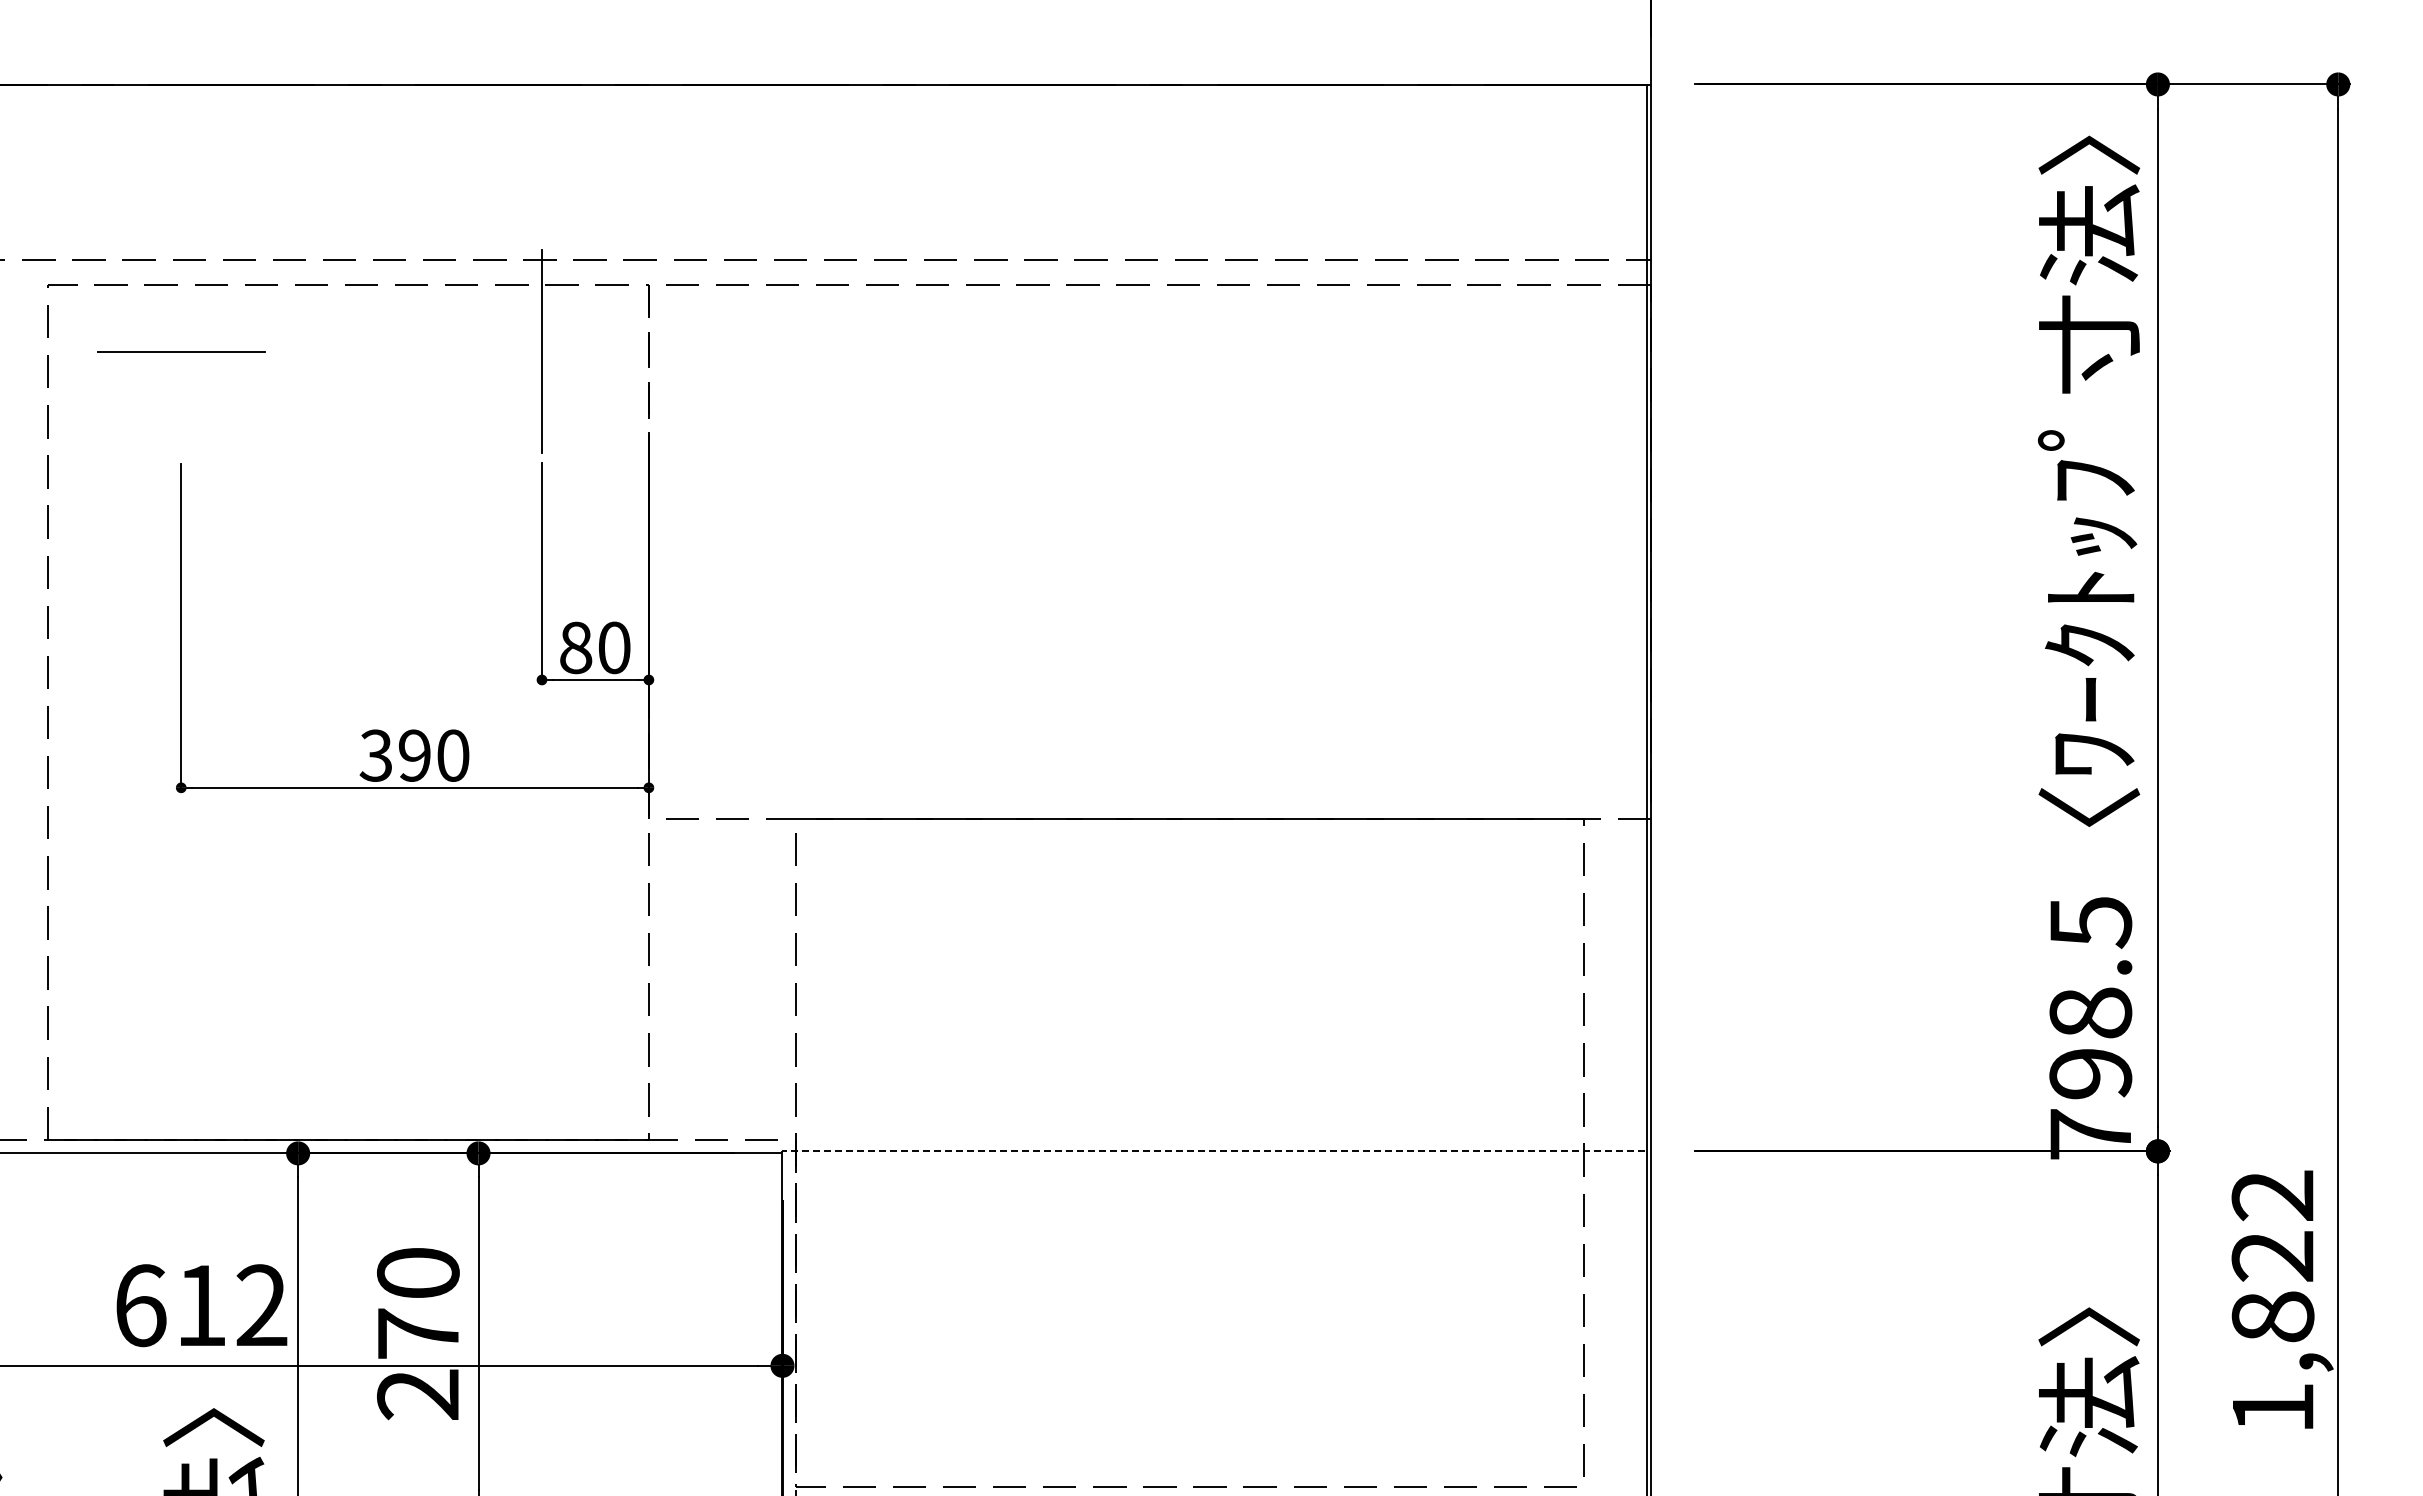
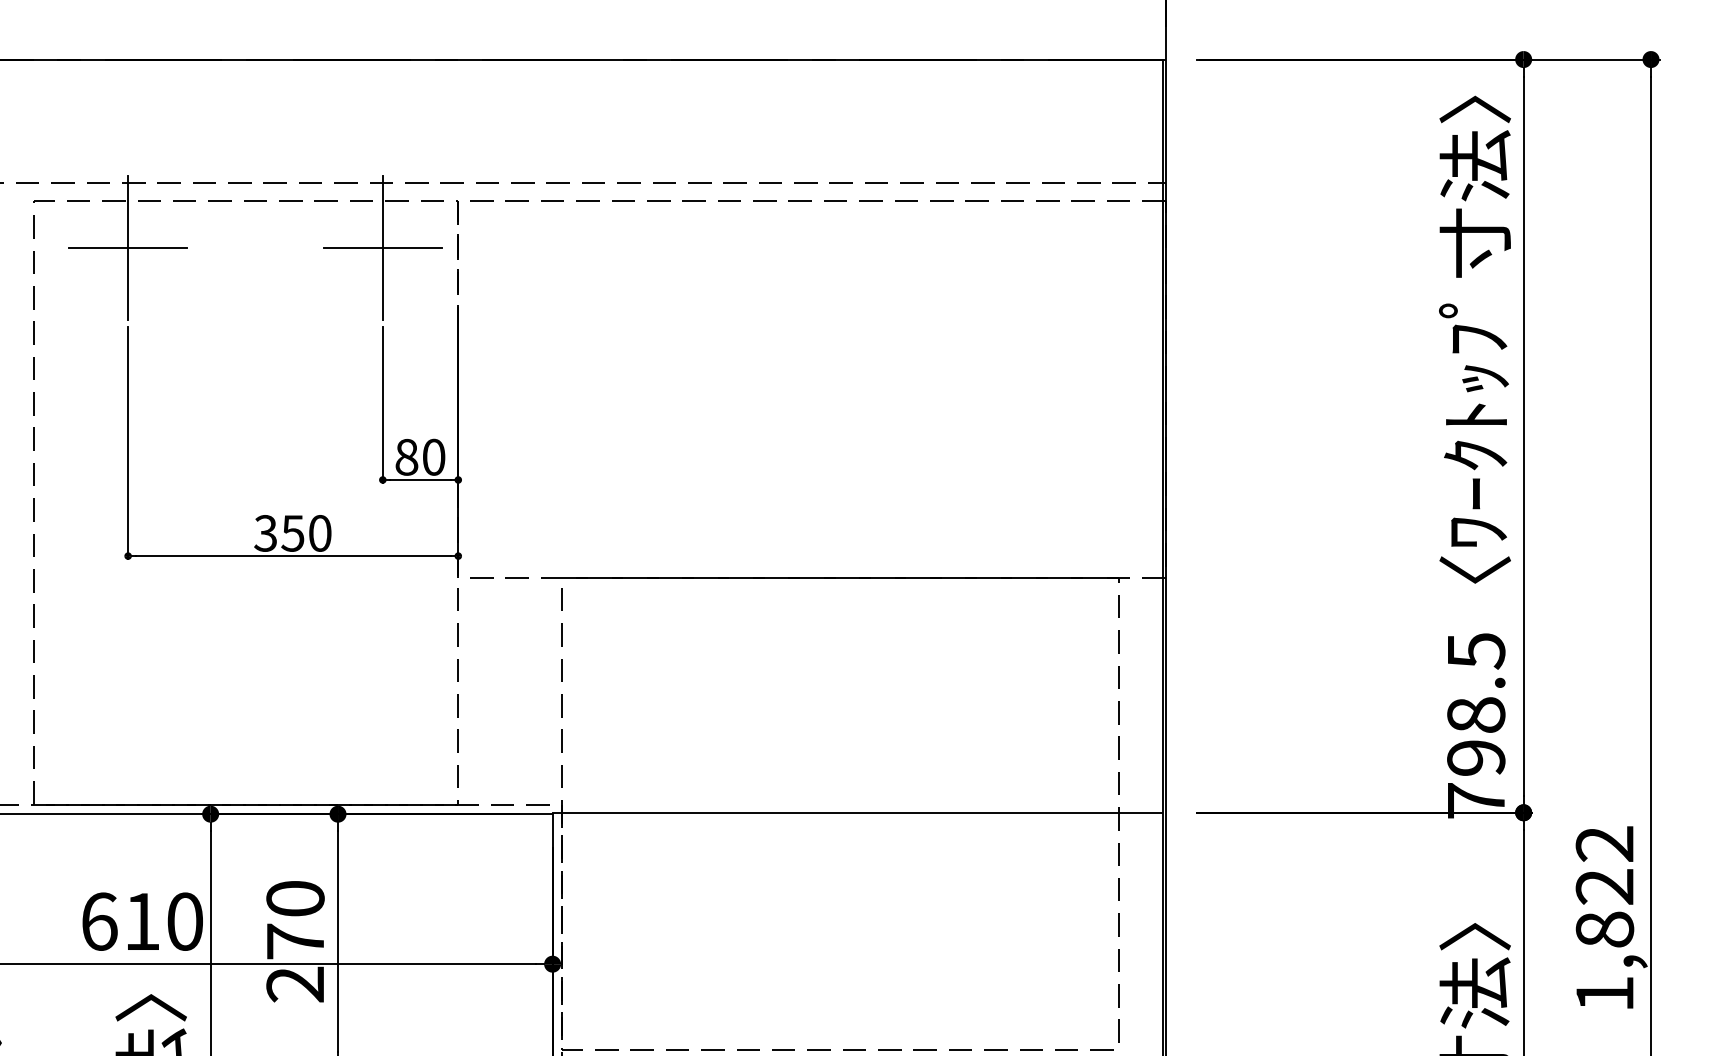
line: (181, 351) -> (128, 248), added
line: (541, 351) -> (382, 248), added
text: (414, 755) -> (292, 533), 390 -> 350
line: (1213, 1151) -> (856, 812), dashed -> solid
text: (261, 1305) -> (184, 921), 612 -> 610

